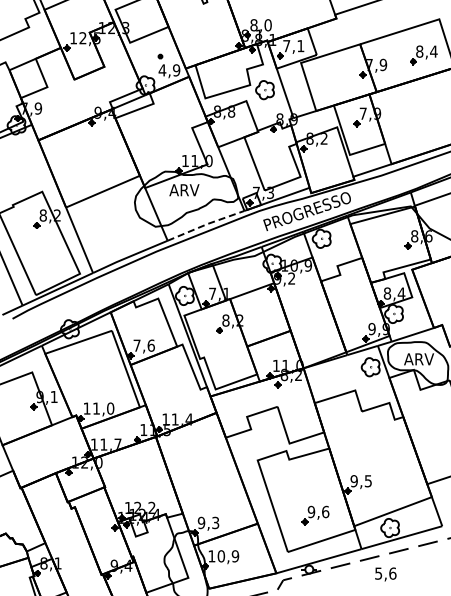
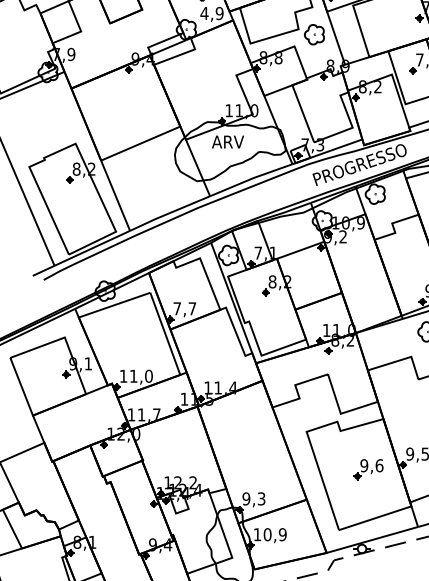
line: (206, 224) -> (251, 178), dashed -> solid
text: (150, 345) -> (191, 308), 7,6 -> 7,7
part: (315, 515) -> (368, 469), moved

